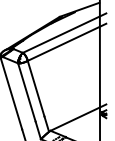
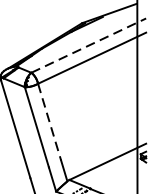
line: (65, 32) -> (90, 44), solid -> dashed
line: (36, 89) -> (50, 123), solid -> dashed

